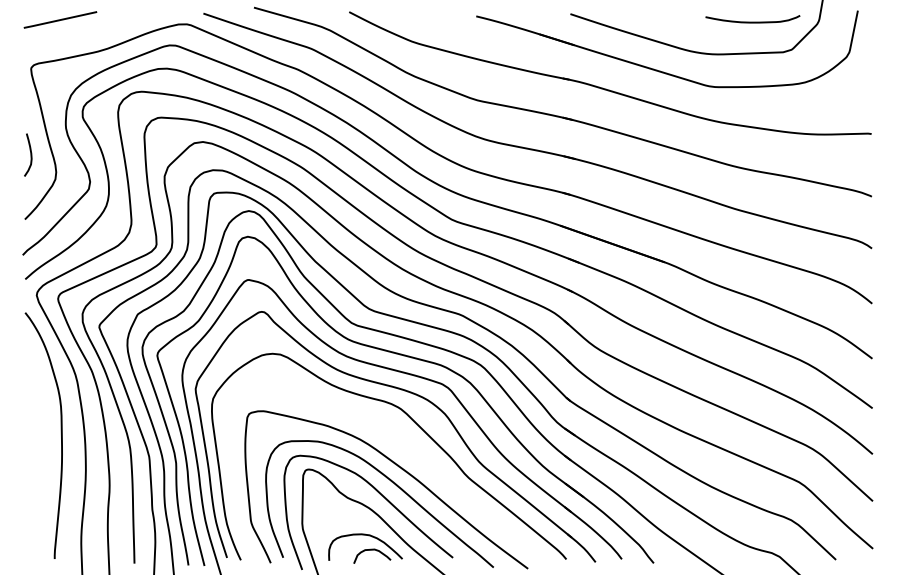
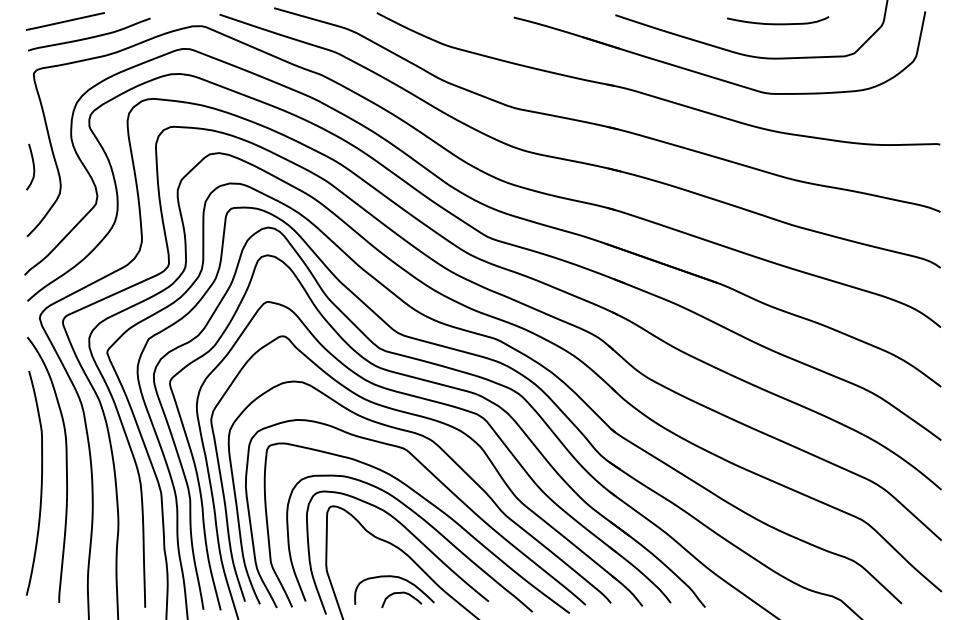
curve: (753, 21) -> (778, 23), moved
curve: (83, 33) -> (90, 36), added
curve: (406, 446) -> (438, 481), added
curve: (37, 449) -> (40, 484), added

